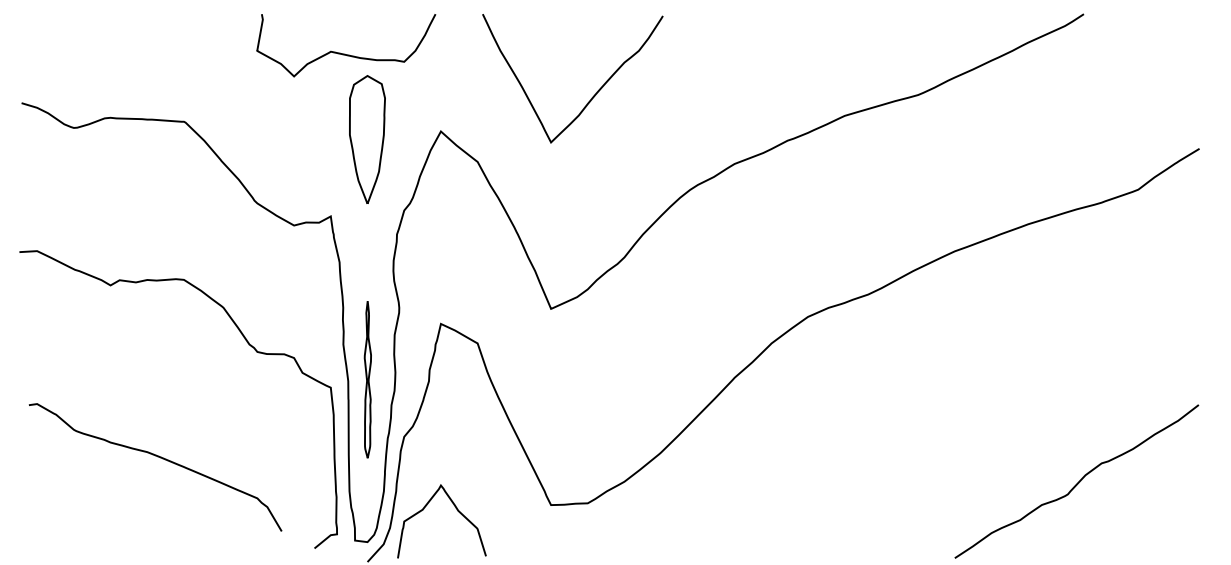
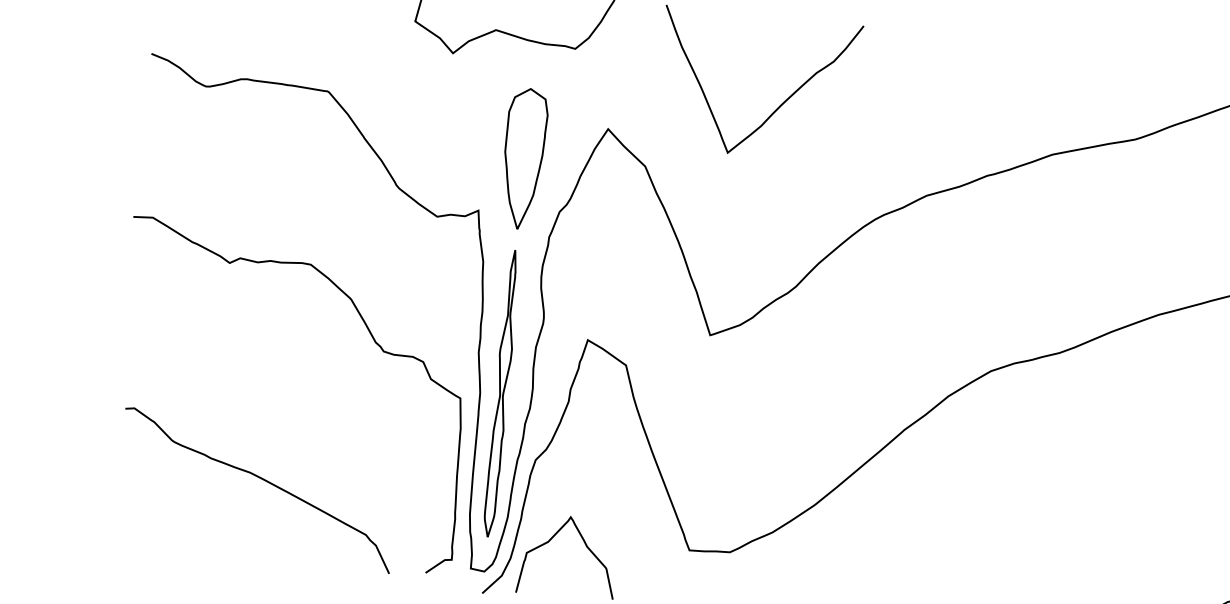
part: (367, 139) -> (524, 158), moved
part: (367, 379) -> (501, 393), size x1.67
curve: (157, 457) -> (260, 479), moved

